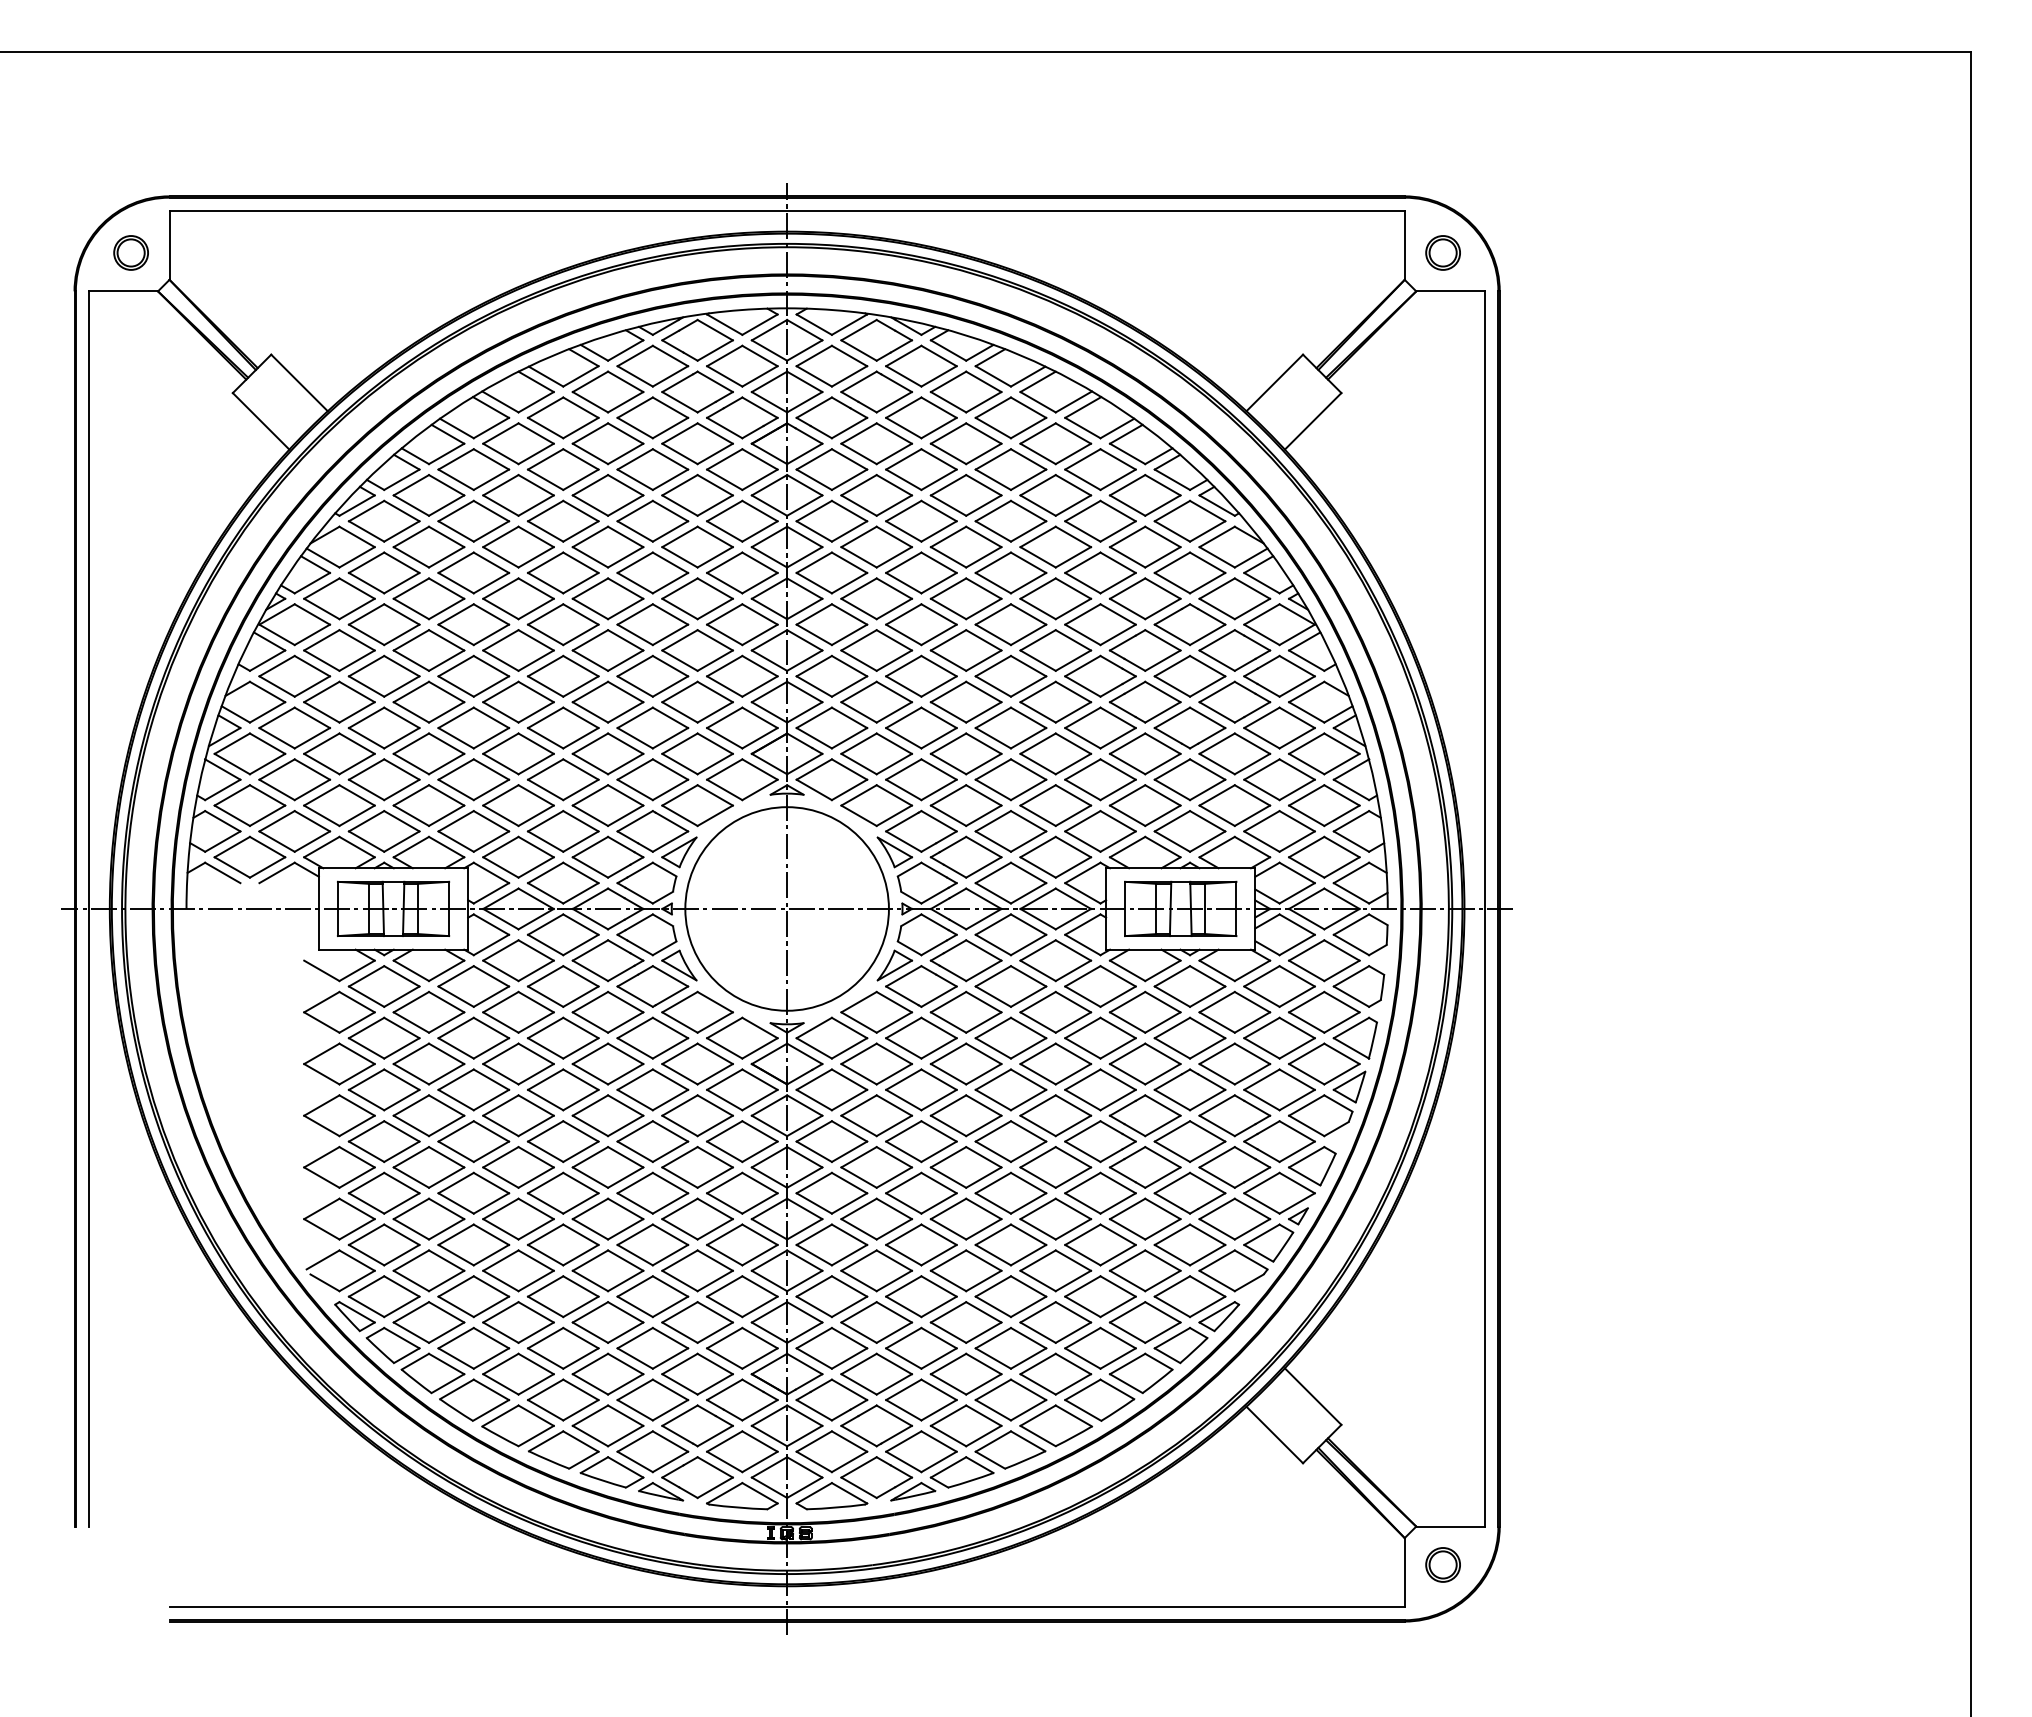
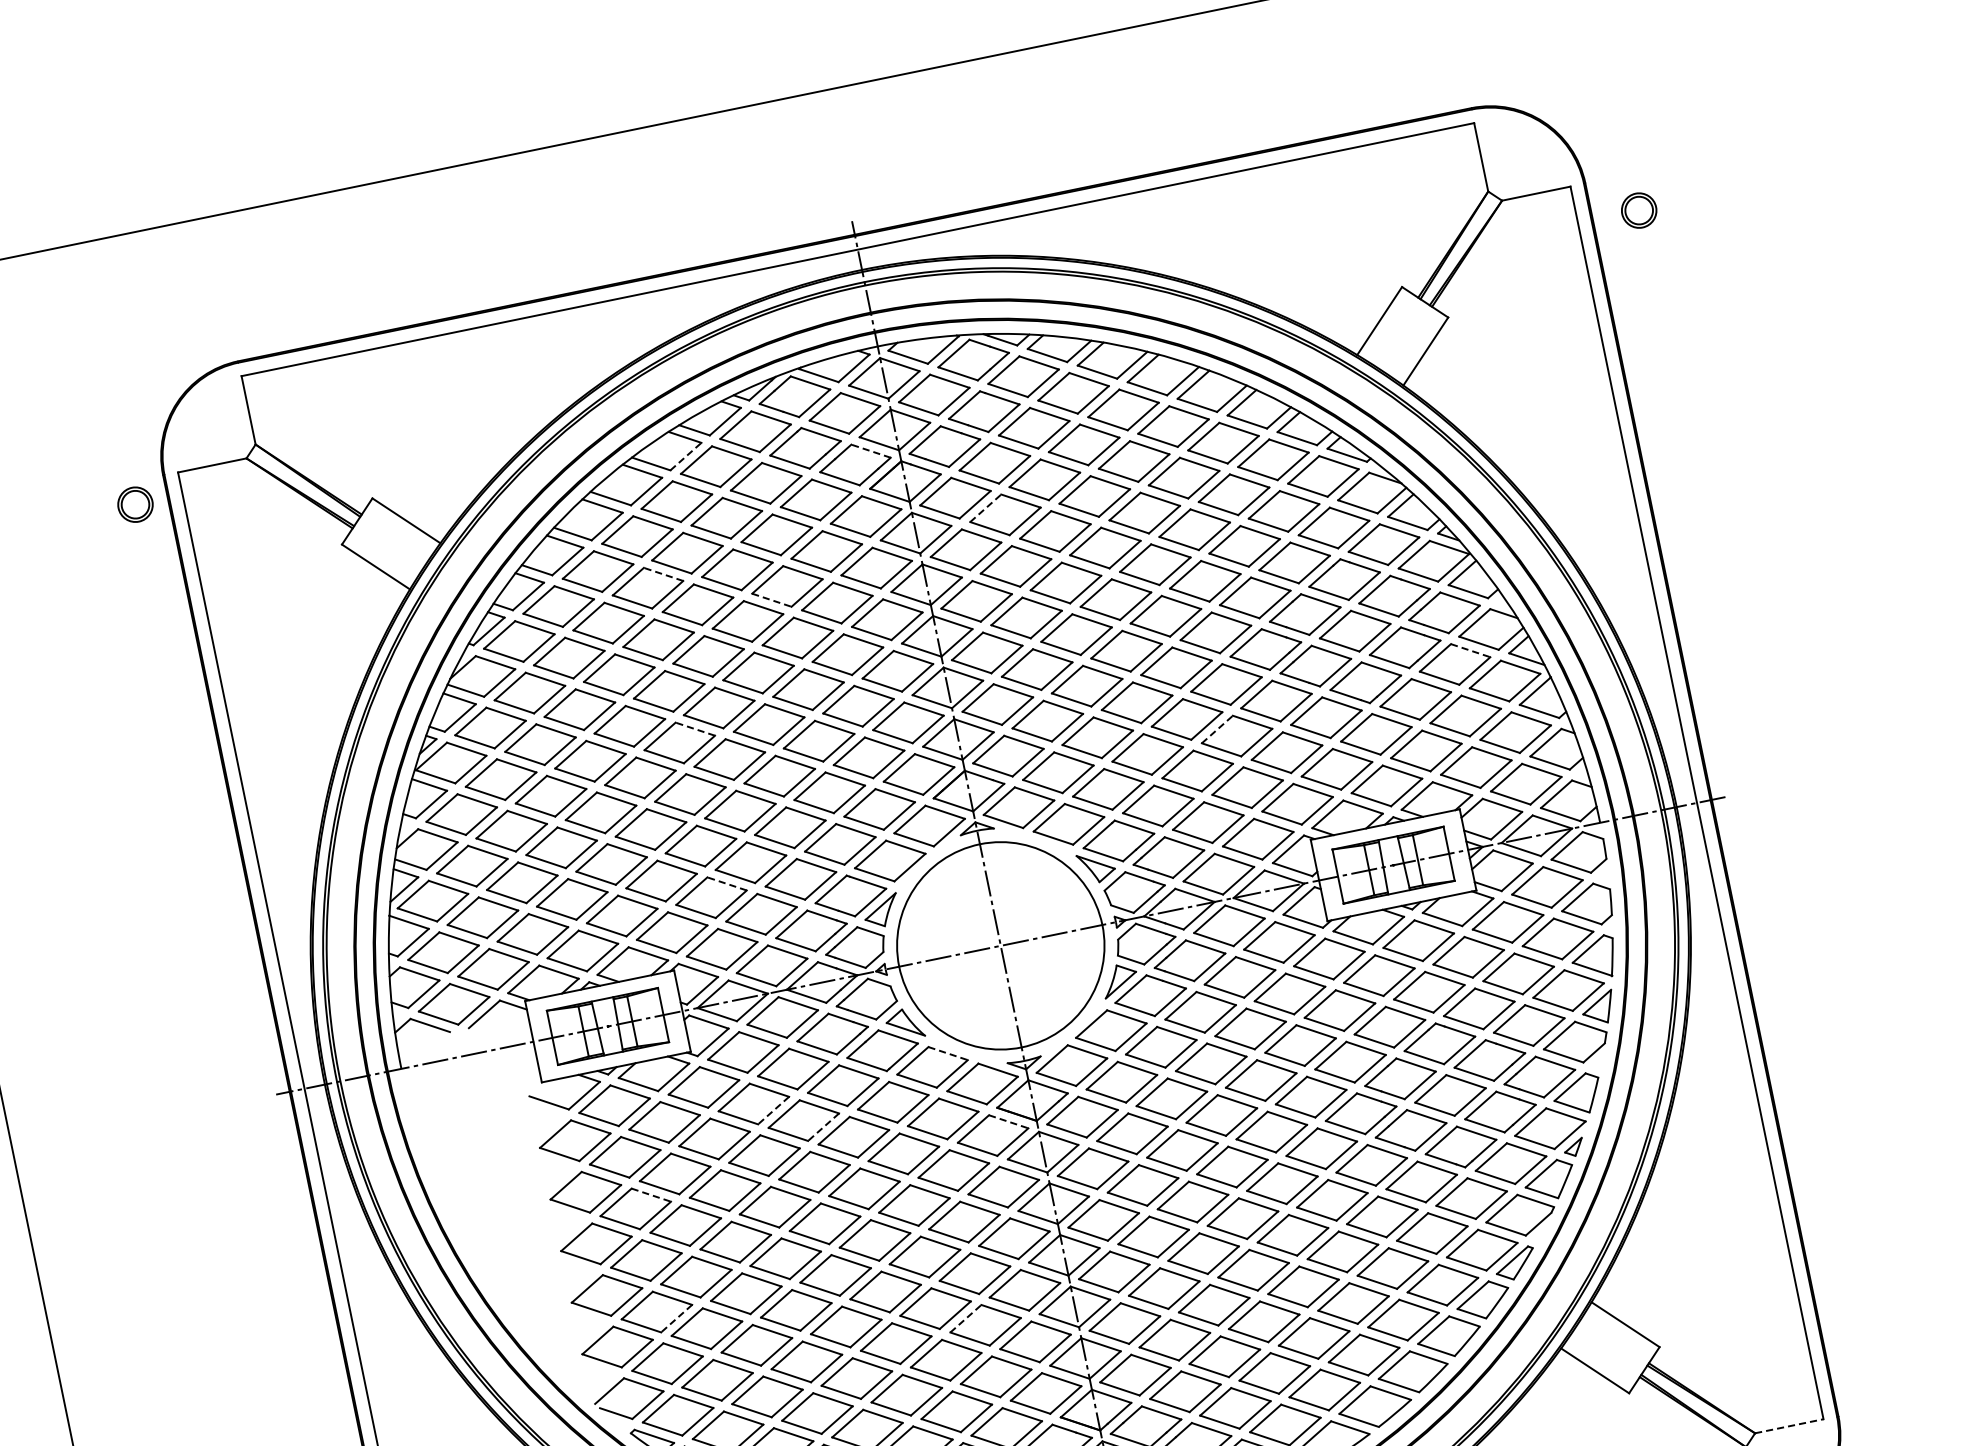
part: (130, 252) -> (134, 504), moved
part: (1442, 252) -> (1638, 210), moved
line: (581, 376) -> (686, 456), solid -> dashed
line: (759, 407) -> (870, 451), solid -> dashed
line: (535, 485) -> (662, 574), solid -> dashed
line: (859, 485) -> (986, 508), solid -> dashed
line: (635, 531) -> (772, 600), solid -> dashed
line: (535, 640) -> (694, 729), solid -> dashed
line: (1297, 718) -> (1471, 651), solid -> dashed
line: (1038, 743) -> (1217, 729), solid -> dashed
line: (535, 795) -> (726, 884), solid -> dashed
line: (715, 1002) -> (948, 1053), solid -> dashed
line: (535, 1022) -> (772, 1110), solid -> dashed
line: (580, 1048) -> (823, 1127), solid -> dashed
line: (402, 1079) -> (651, 1194), solid -> dashed
line: (760, 1079) -> (1009, 1121), solid -> dashed
line: (401, 1203) -> (676, 1318), solid -> dashed
line: (680, 1260) -> (966, 1318), solid -> dashed
line: (1451, 1526) -> (1790, 1425), solid -> dashed

